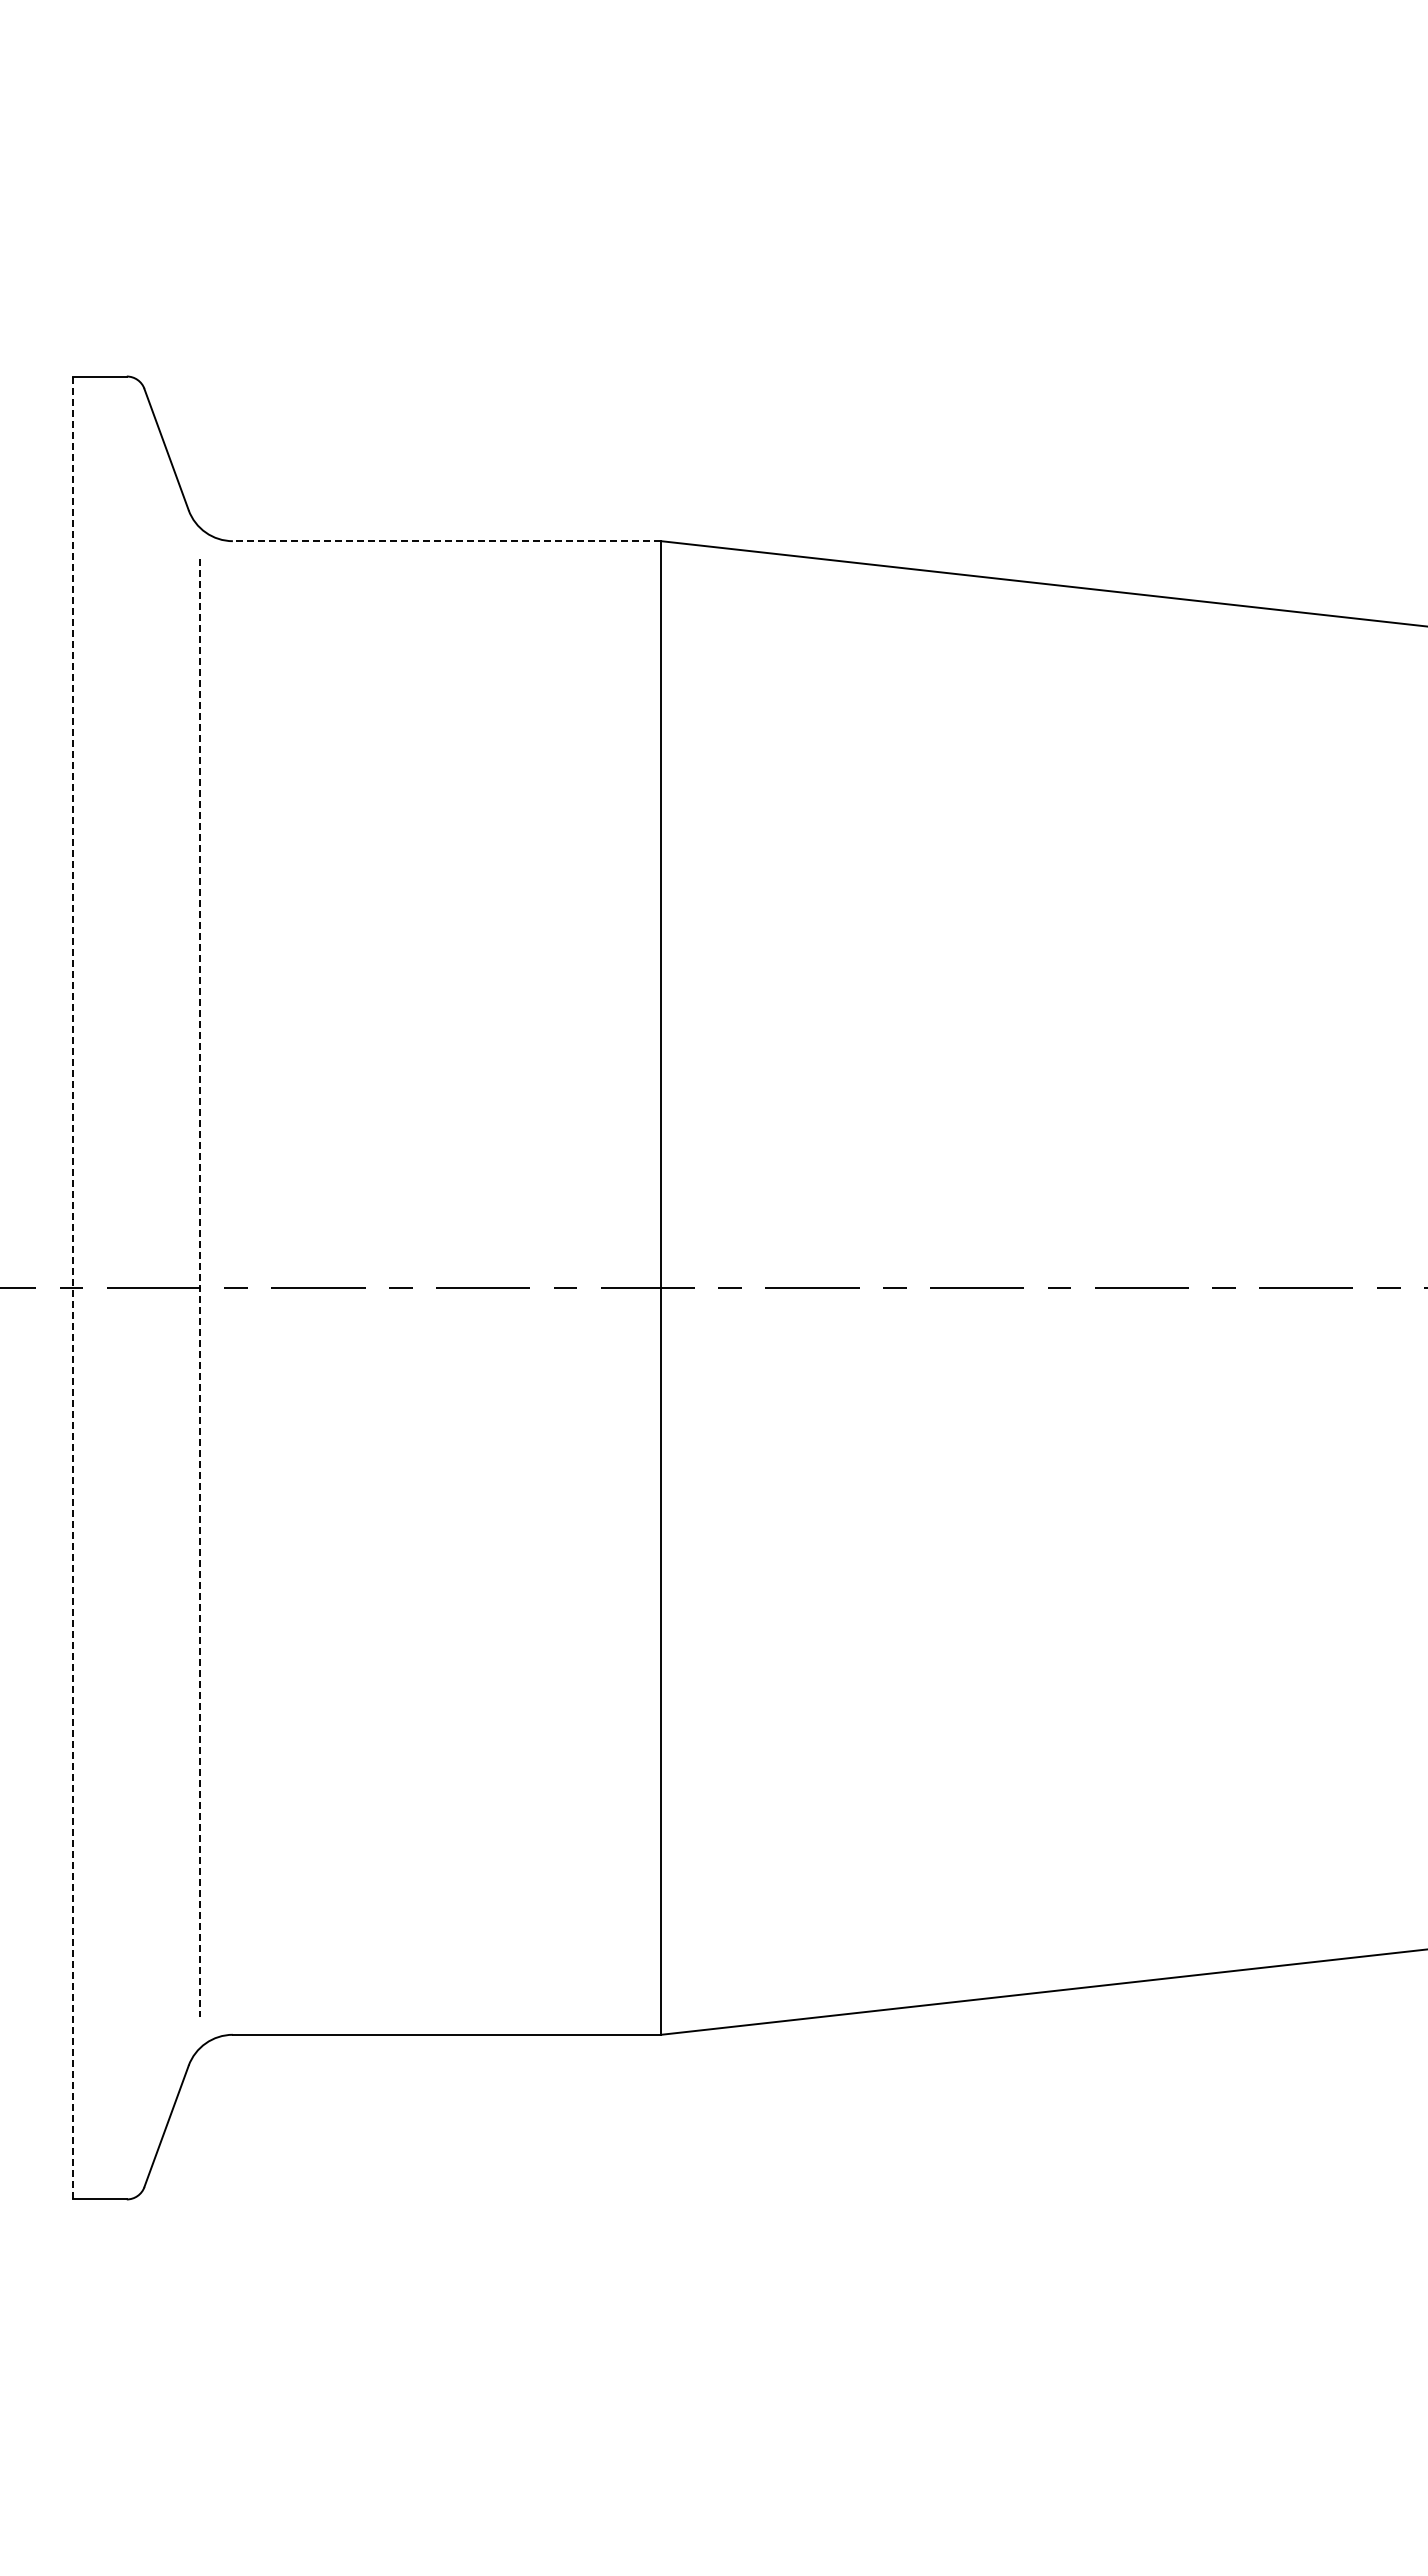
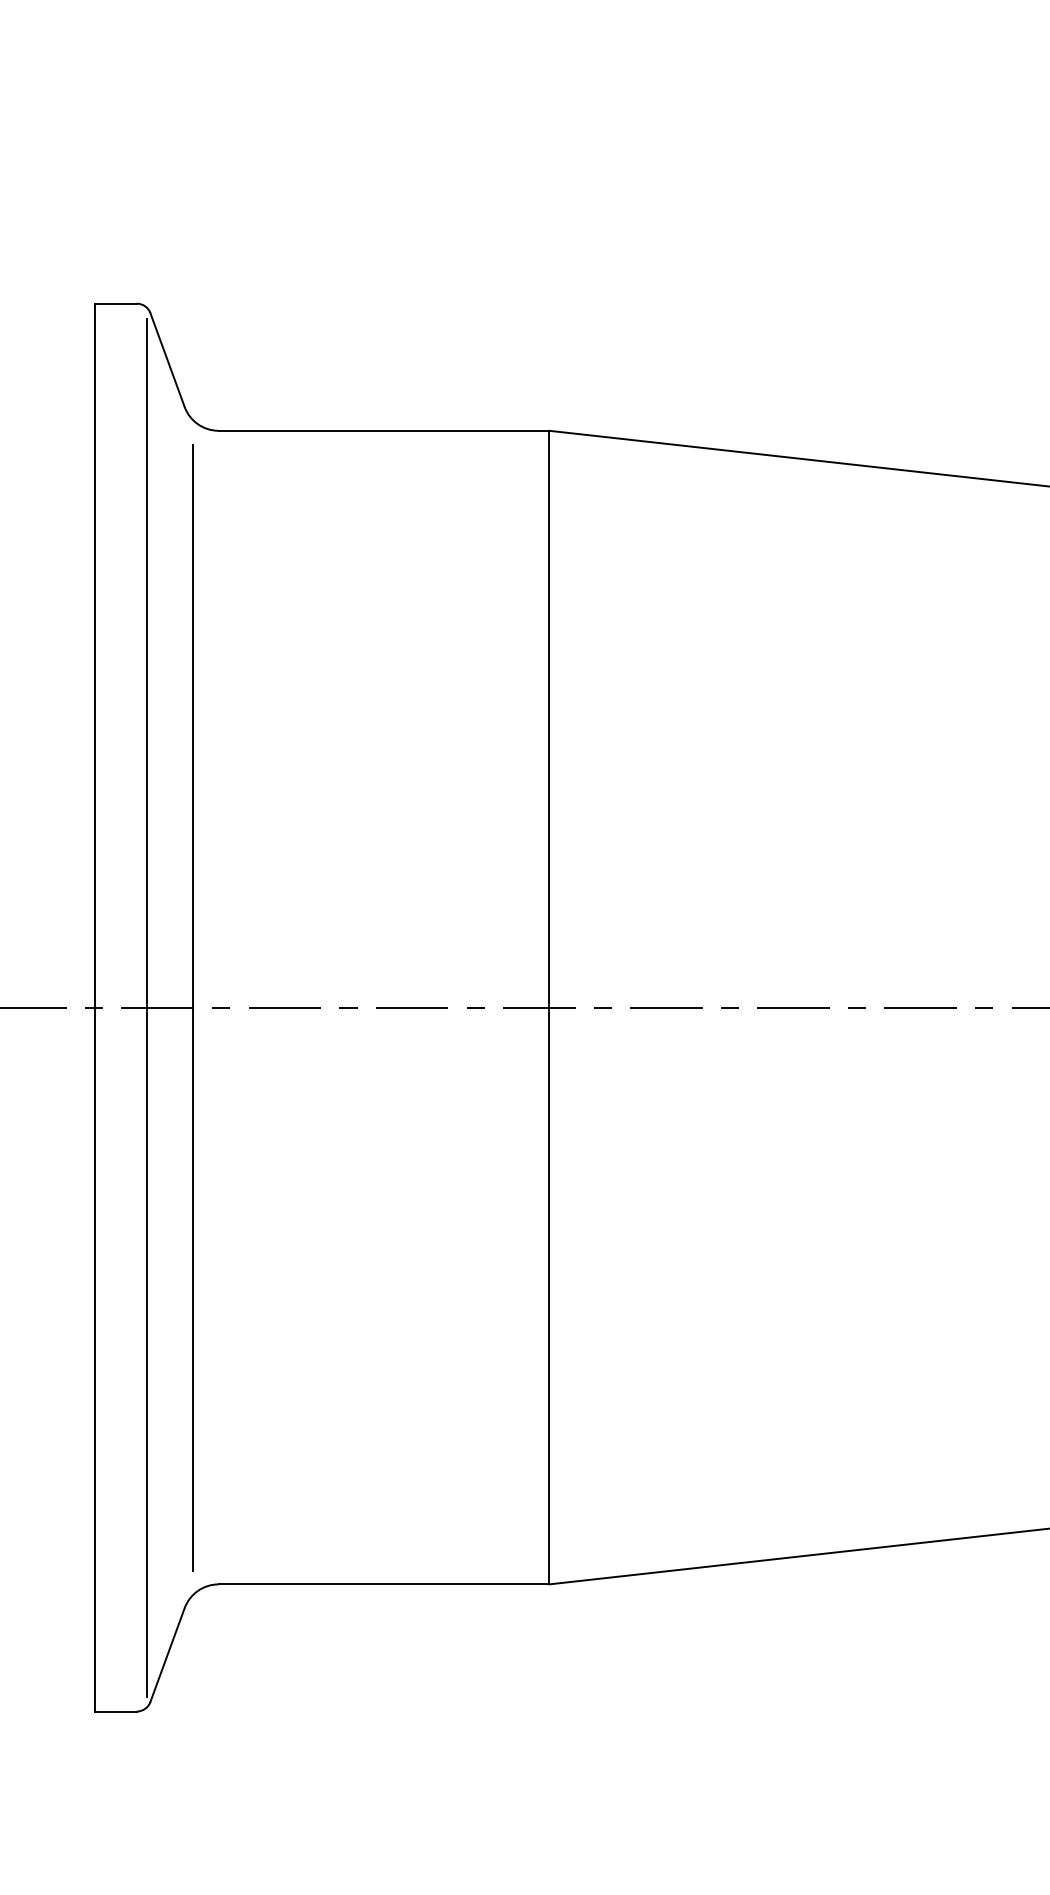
line: (446, 541) -> (383, 431), dashed -> solid
line: (139, 1287) -> (146, 1007), added
line: (72, 1288) -> (94, 1007), dashed -> solid
line: (199, 1288) -> (192, 1007), dashed -> solid

